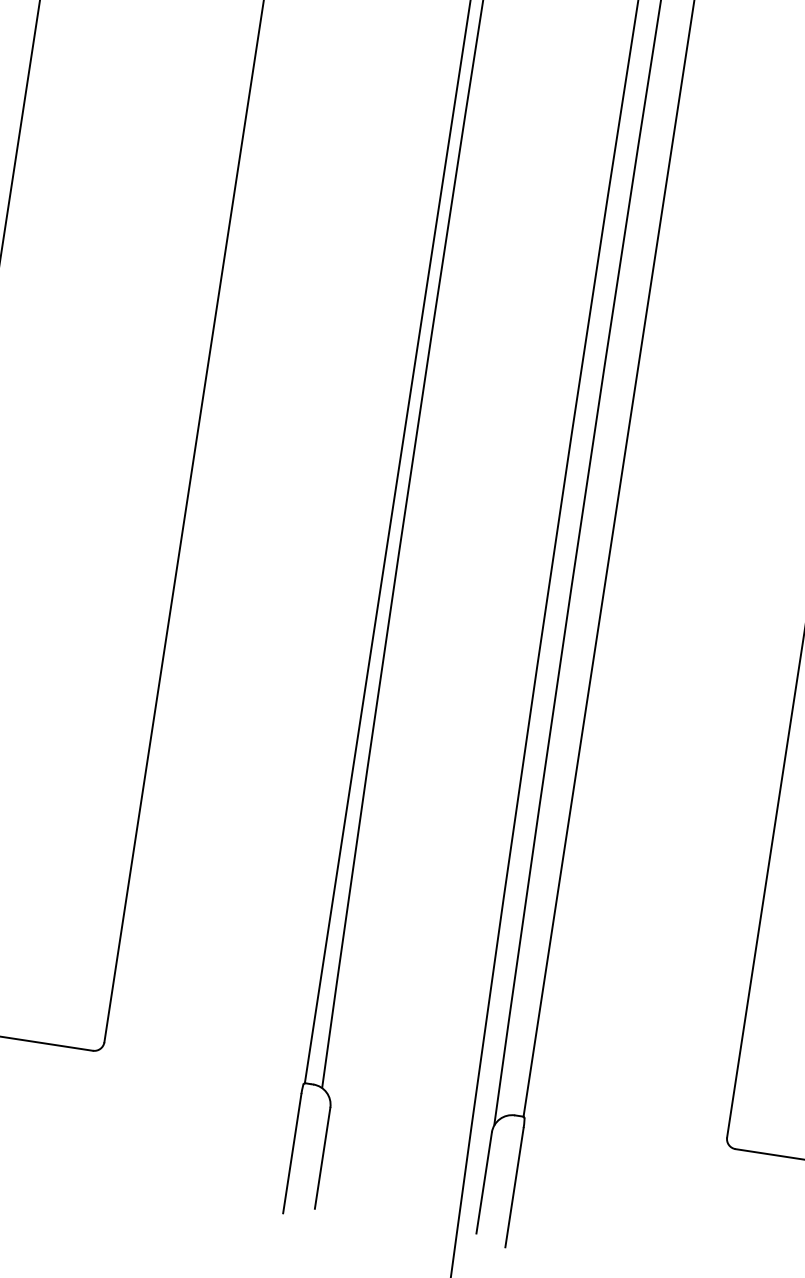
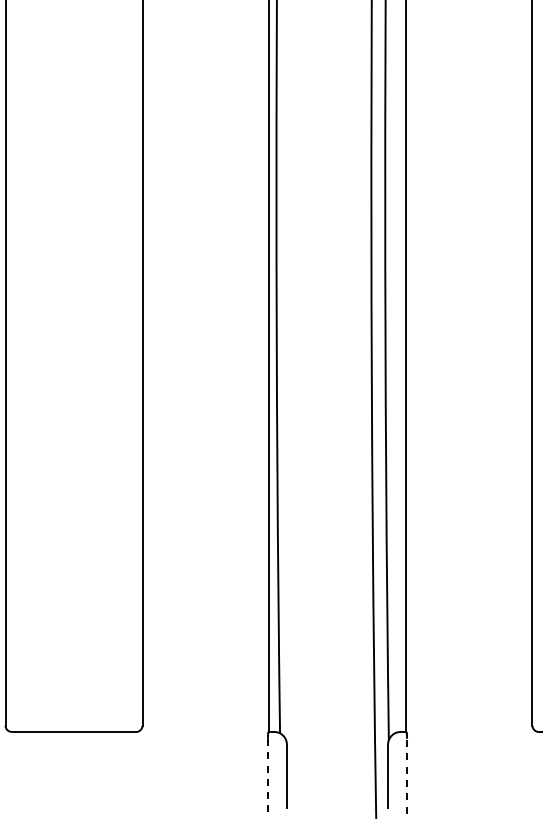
line: (291, 1153) -> (267, 776), solid -> dashed
line: (515, 1186) -> (407, 775), solid -> dashed

